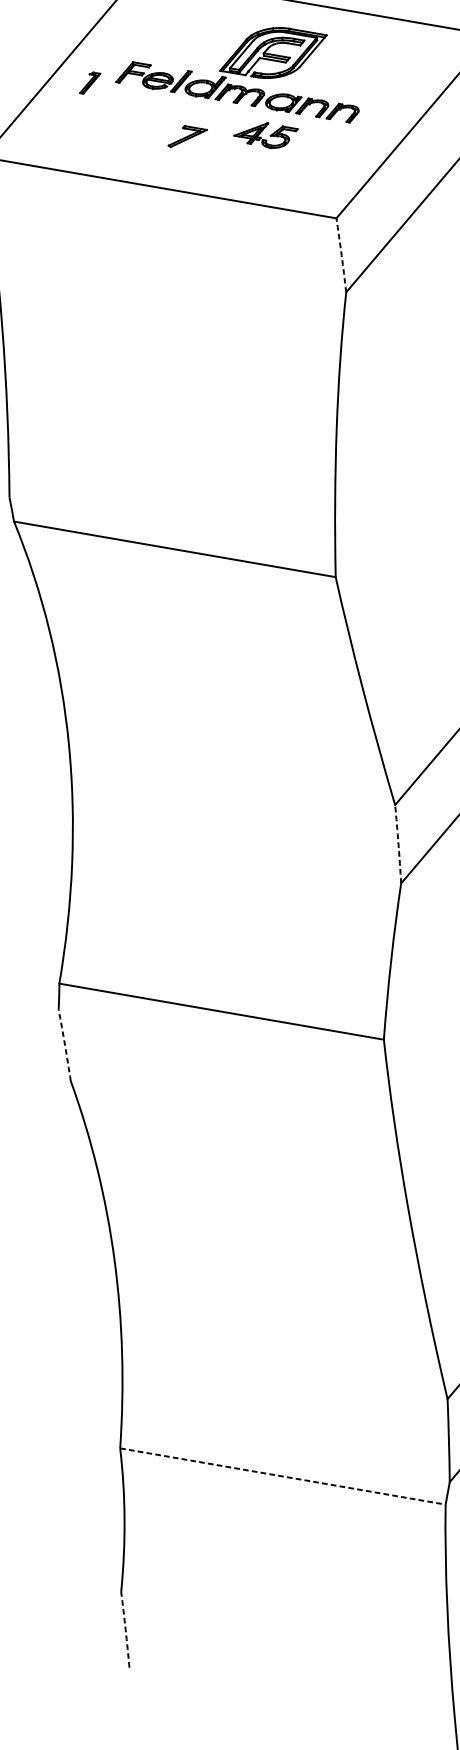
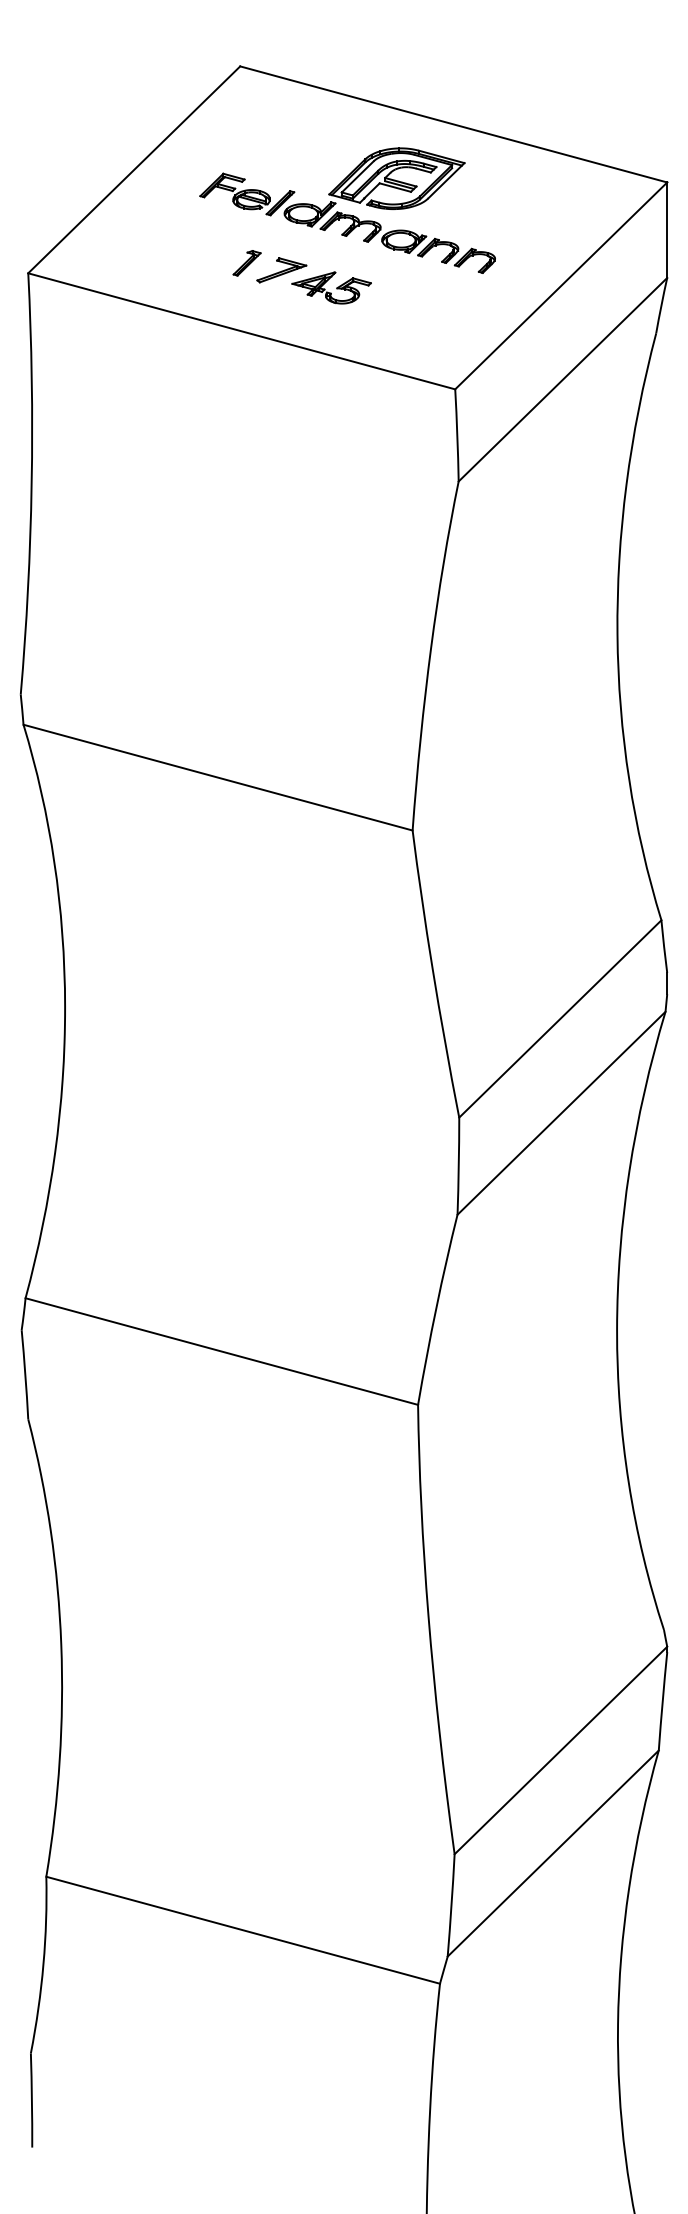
part: (89, 83) -> (246, 263), moved
part: (266, 135) -> (331, 287), moved
arc: (341, 255) -> (457, 435), dashed -> solid
arc: (398, 844) -> (458, 1166), dashed -> solid
arc: (65, 1045) -> (25, 1374), dashed -> solid
line: (283, 1476) -> (243, 1930), dashed -> solid
arc: (125, 1629) -> (31, 2100), dashed -> solid

